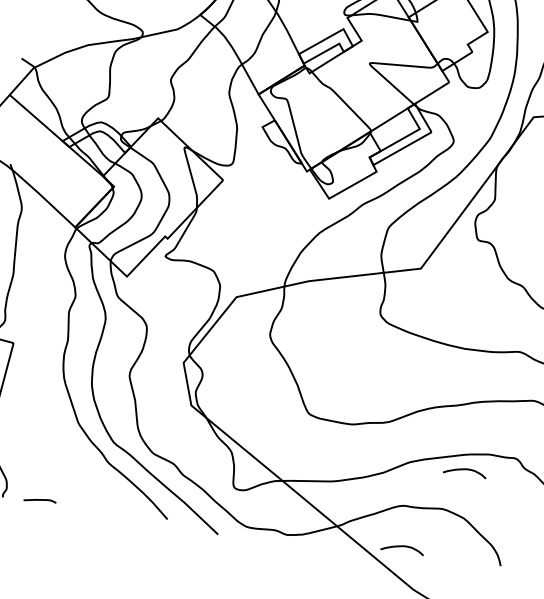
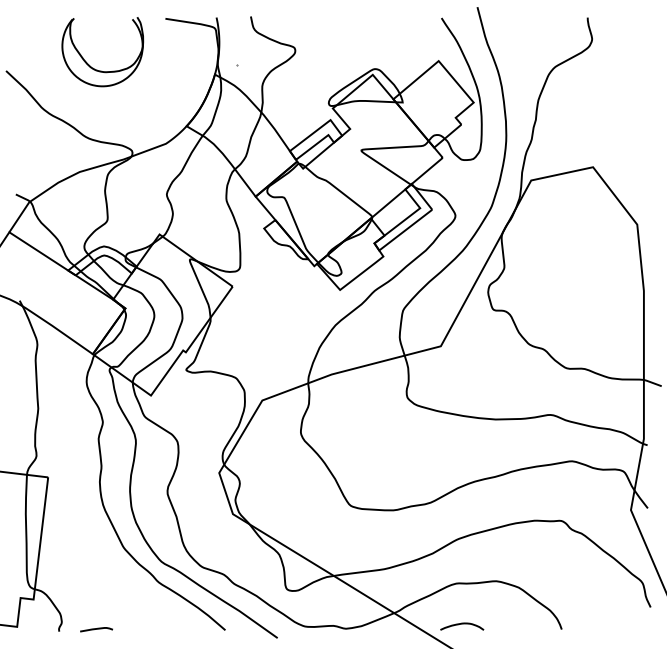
curve: (465, 470) -> (513, 539), removed

